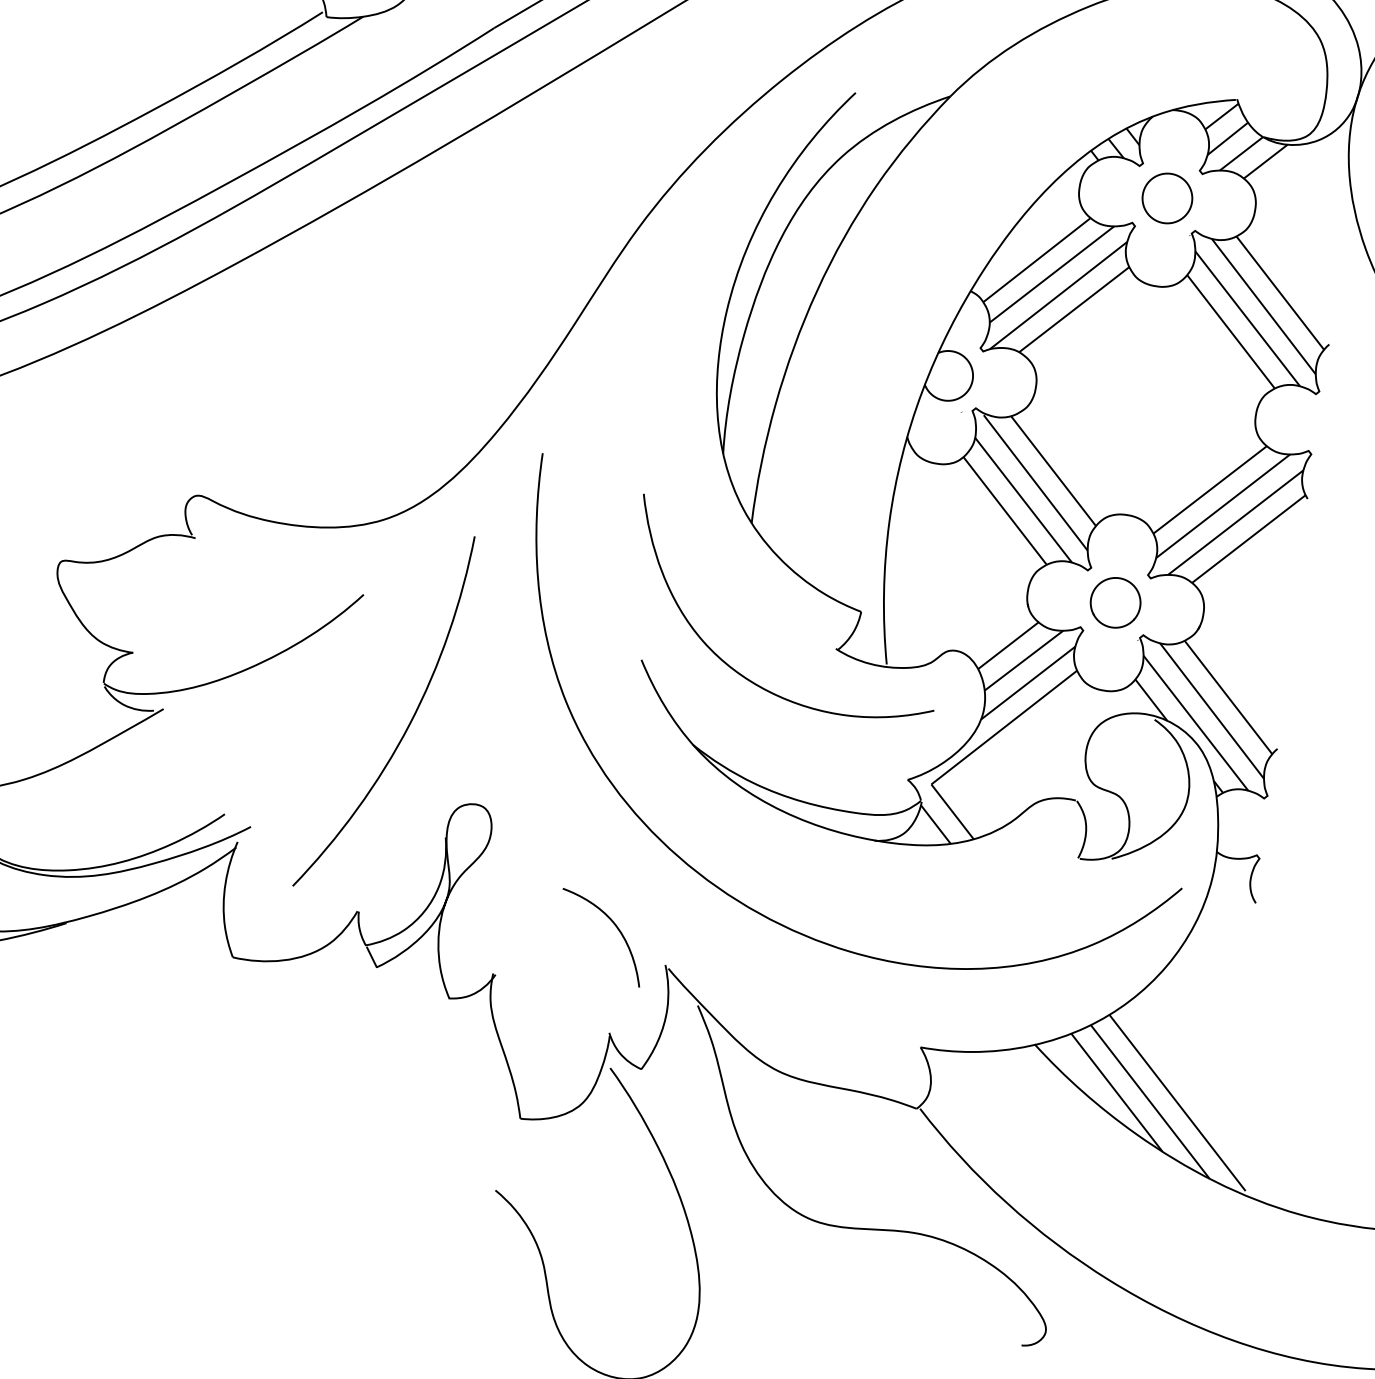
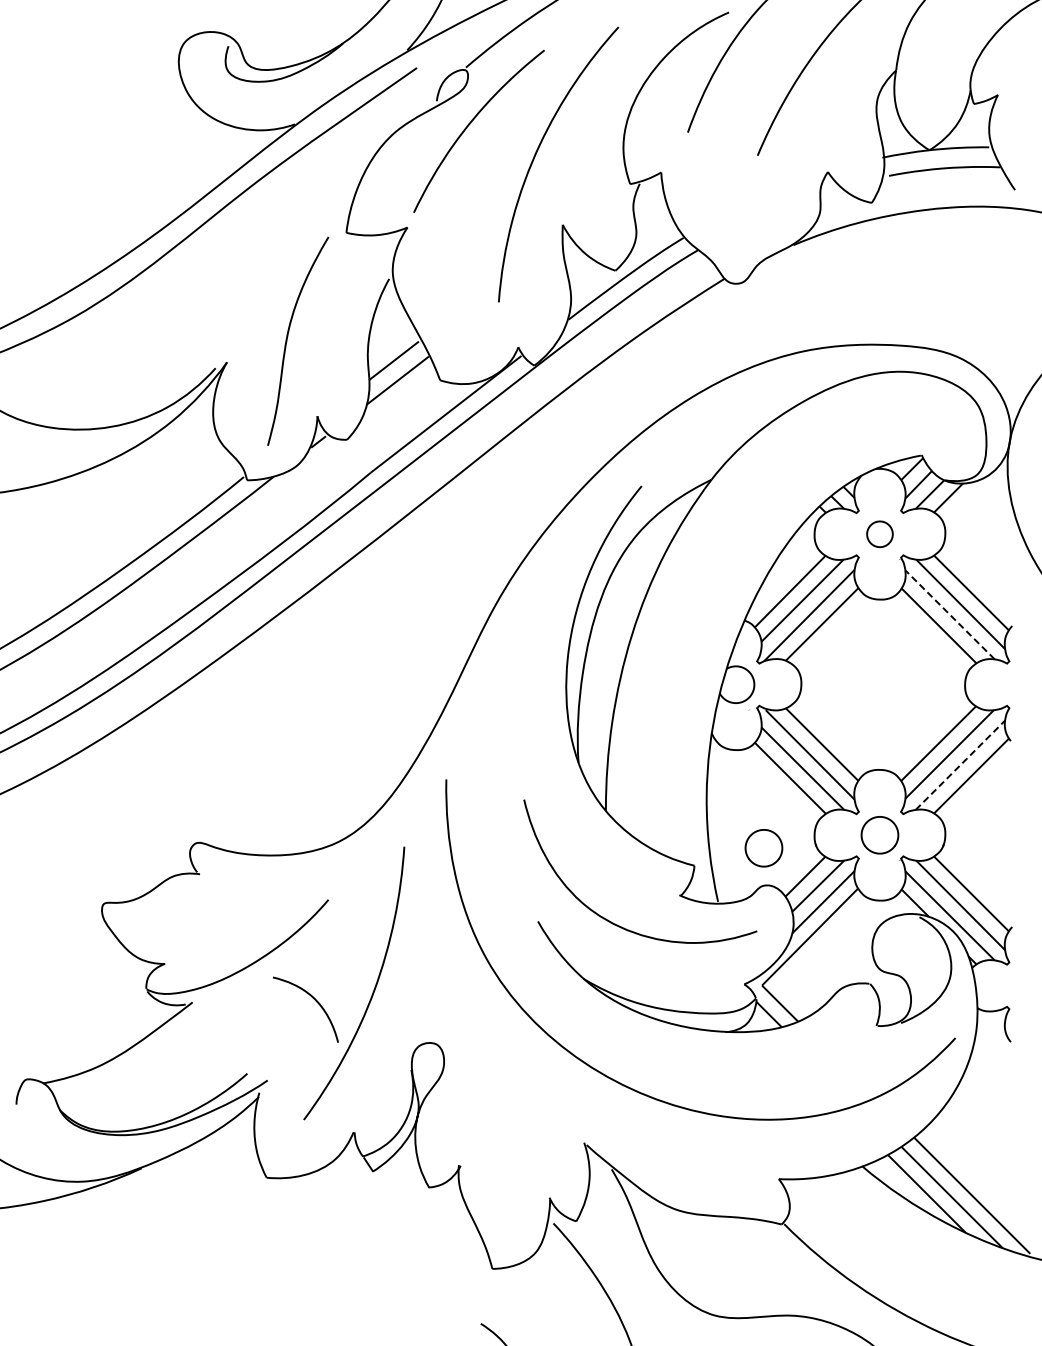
part: (1166, 198) -> (879, 534), size x0.7
line: (1247, 318) -> (949, 614), solid -> dashed
line: (1235, 521) -> (960, 764), solid -> dashed
part: (956, 600) -> (763, 848), added
curve: (614, 926) -> (314, 1000), moved

